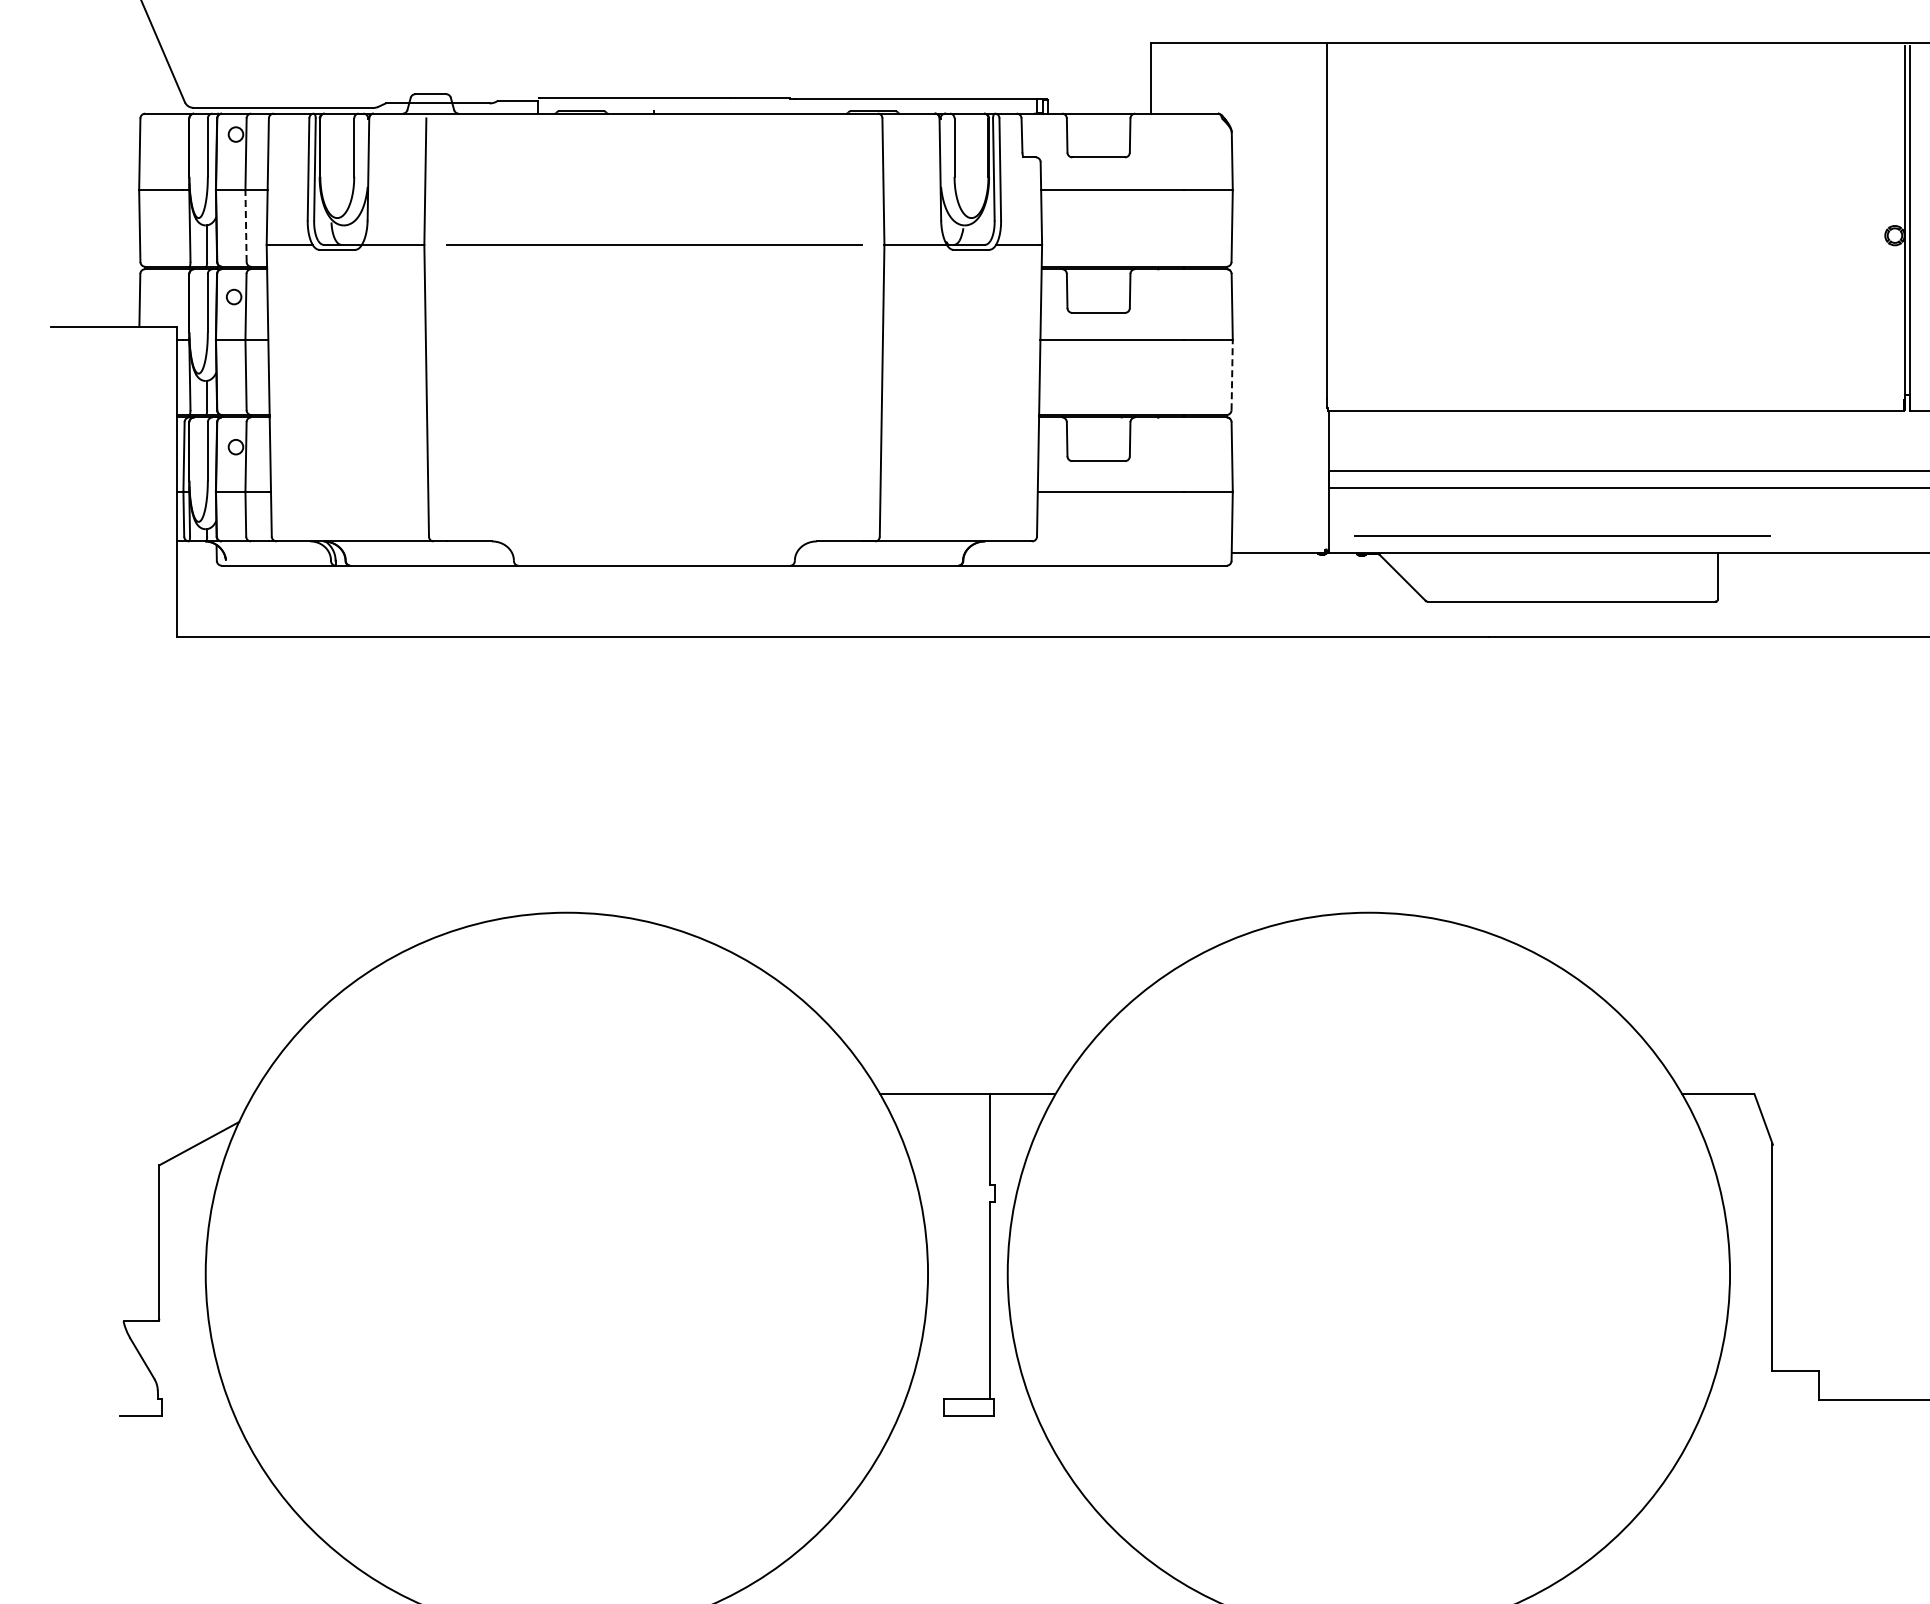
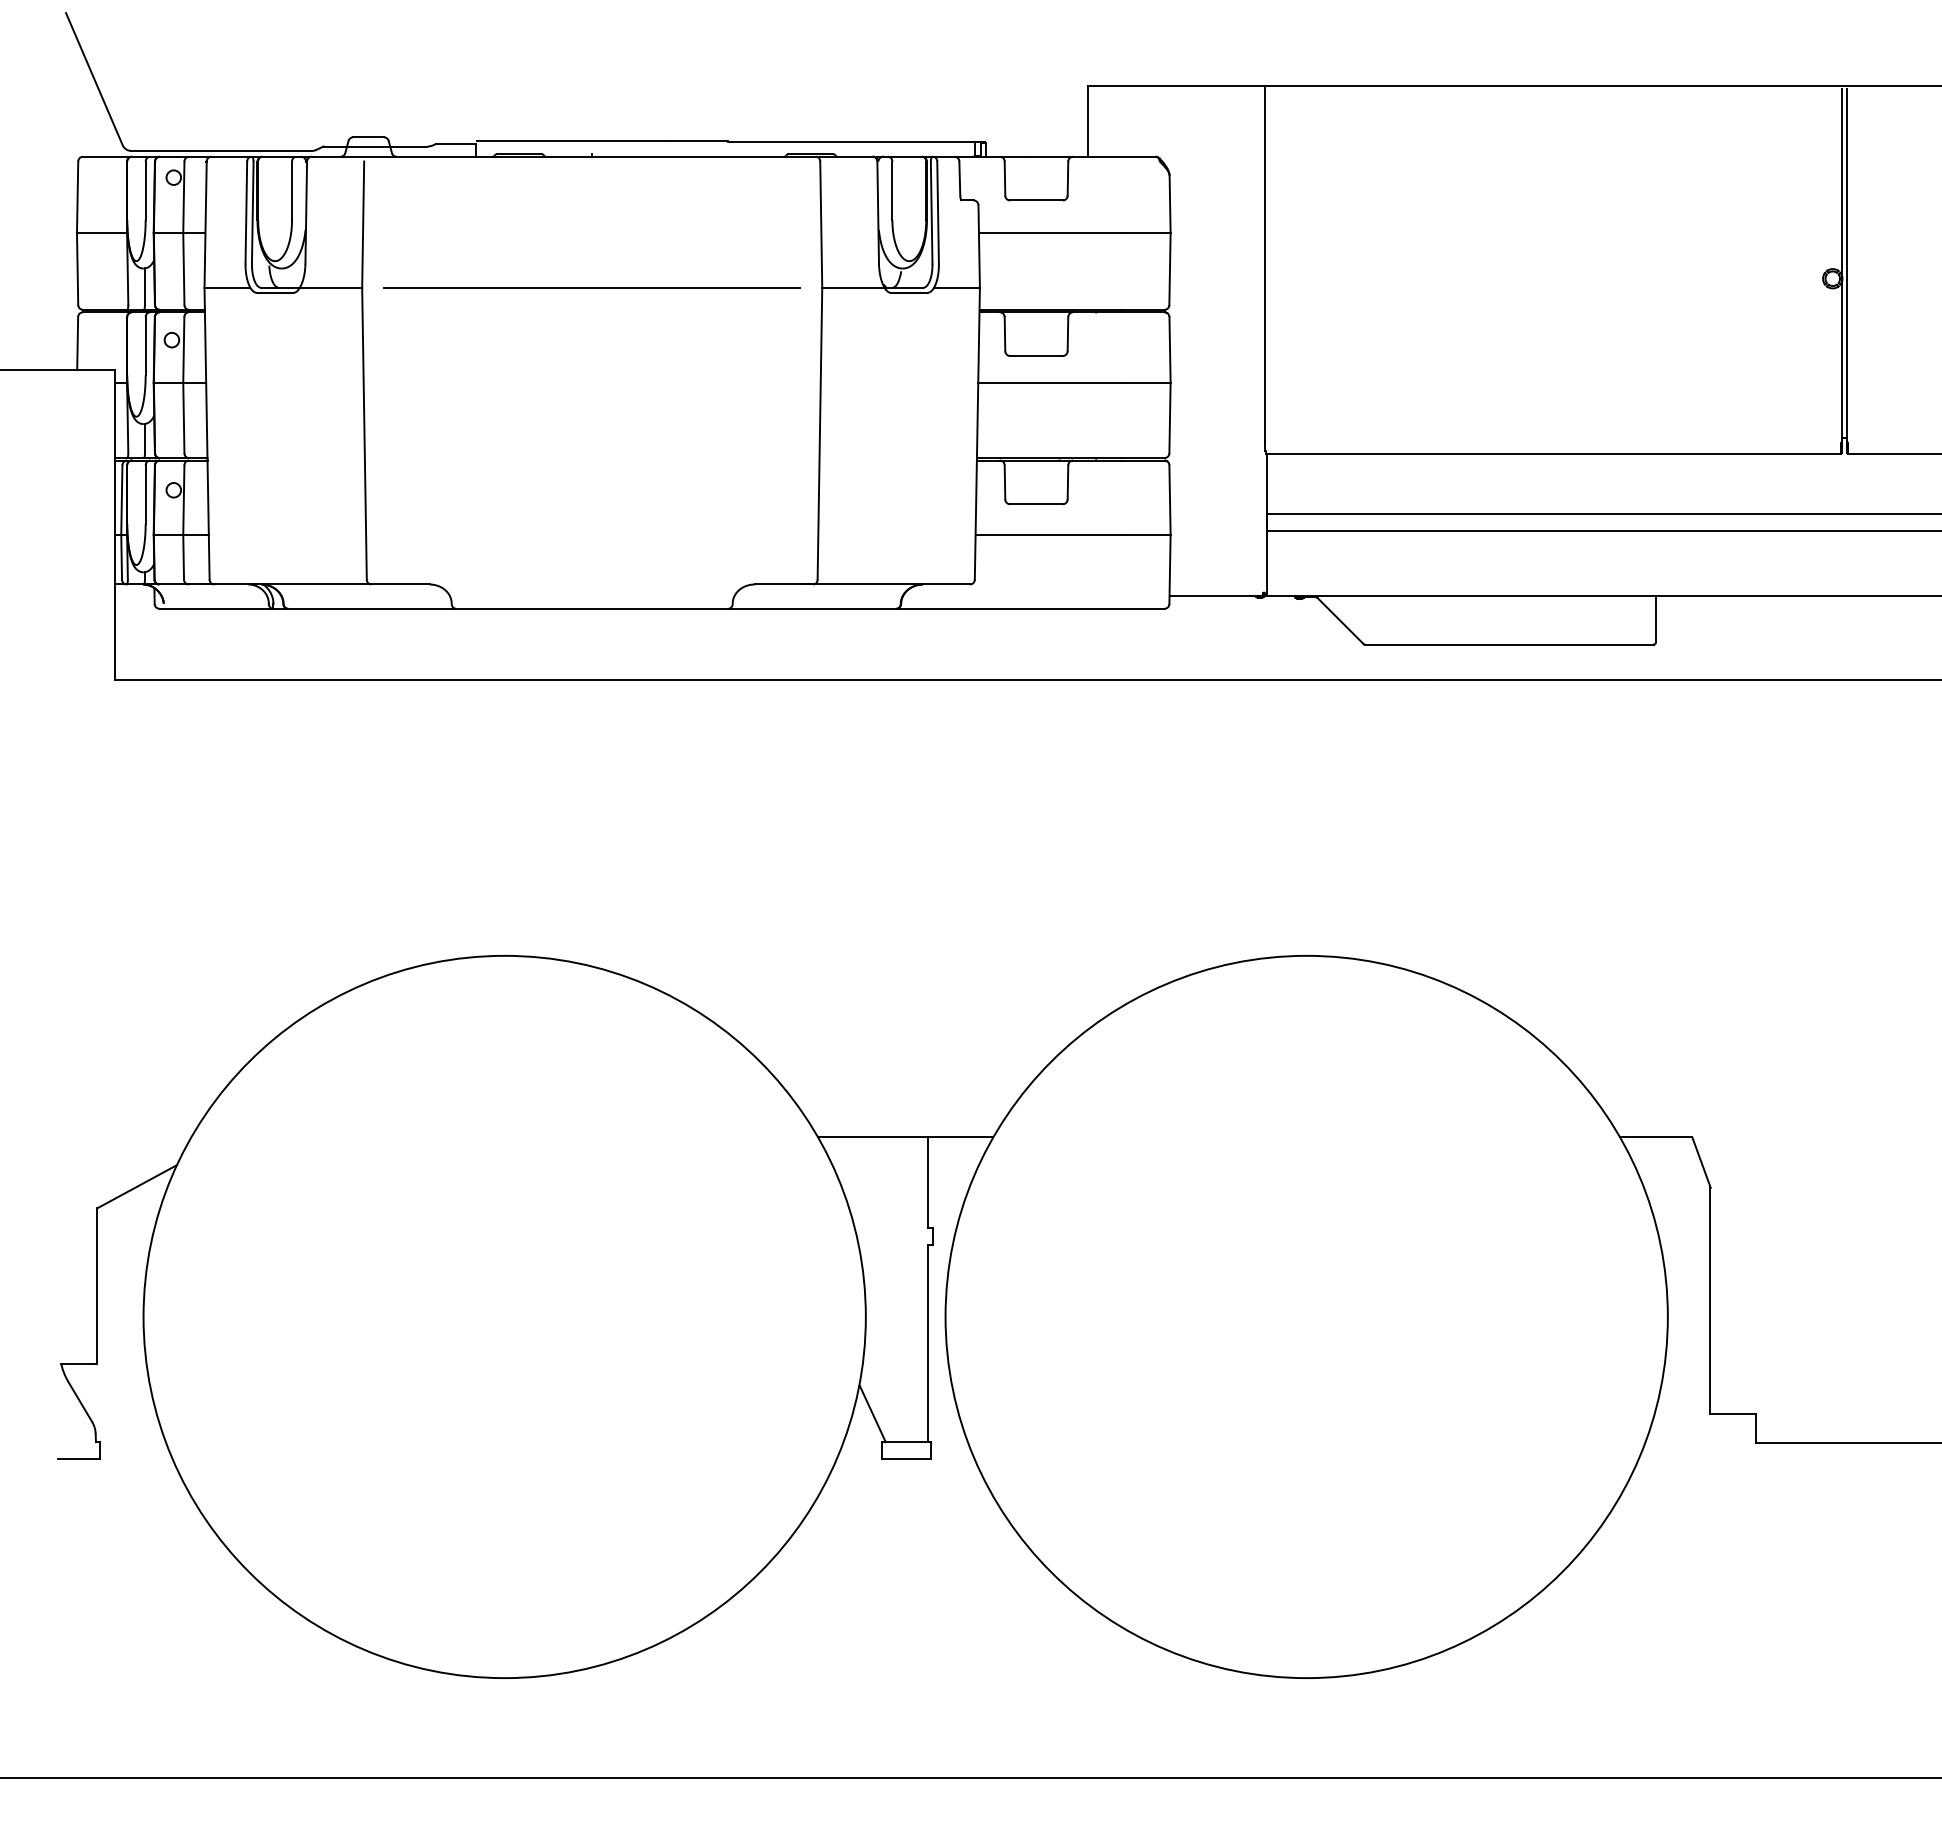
line: (245, 226) -> (183, 269), dashed -> solid
line: (1232, 374) -> (1170, 417), dashed -> solid
line: (1561, 535) -> (1499, 578), removed
line: (934, 1370) -> (872, 1413), added

